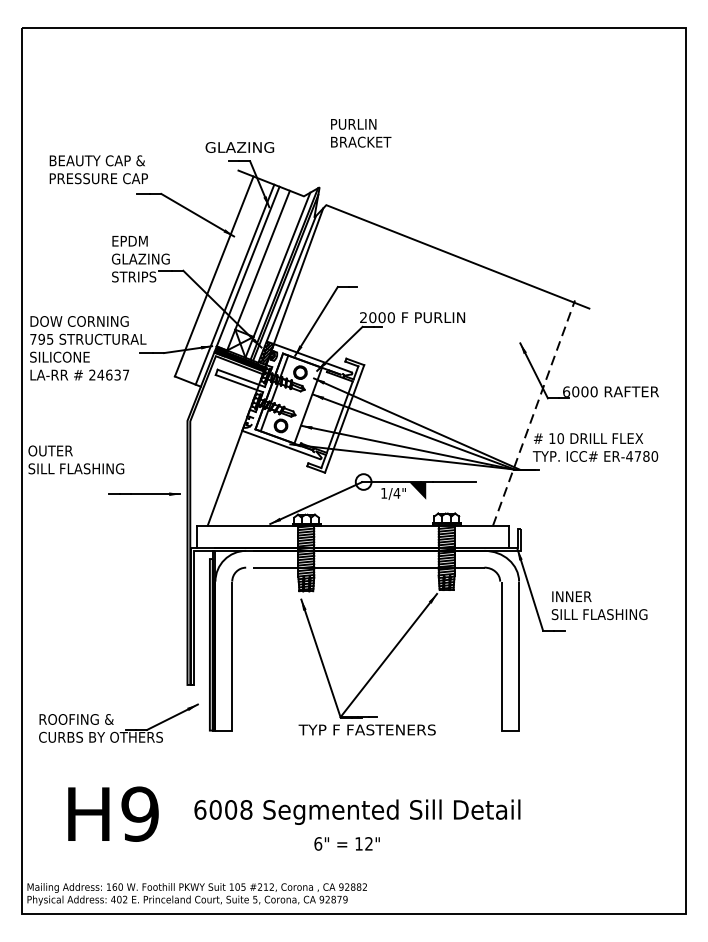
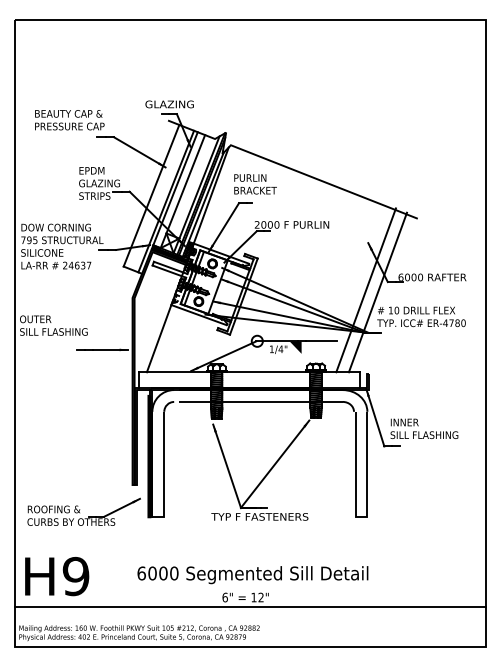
text: (361, 133) -> (255, 184), moved
line: (516, 410) -> (365, 290), added
line: (533, 413) -> (377, 292), dashed -> solid
text: (246, 809) -> (174, 573), 6008 -> 6000
text: (113, 814) -> (57, 576), moved
line: (354, 856) -> (250, 606), added

